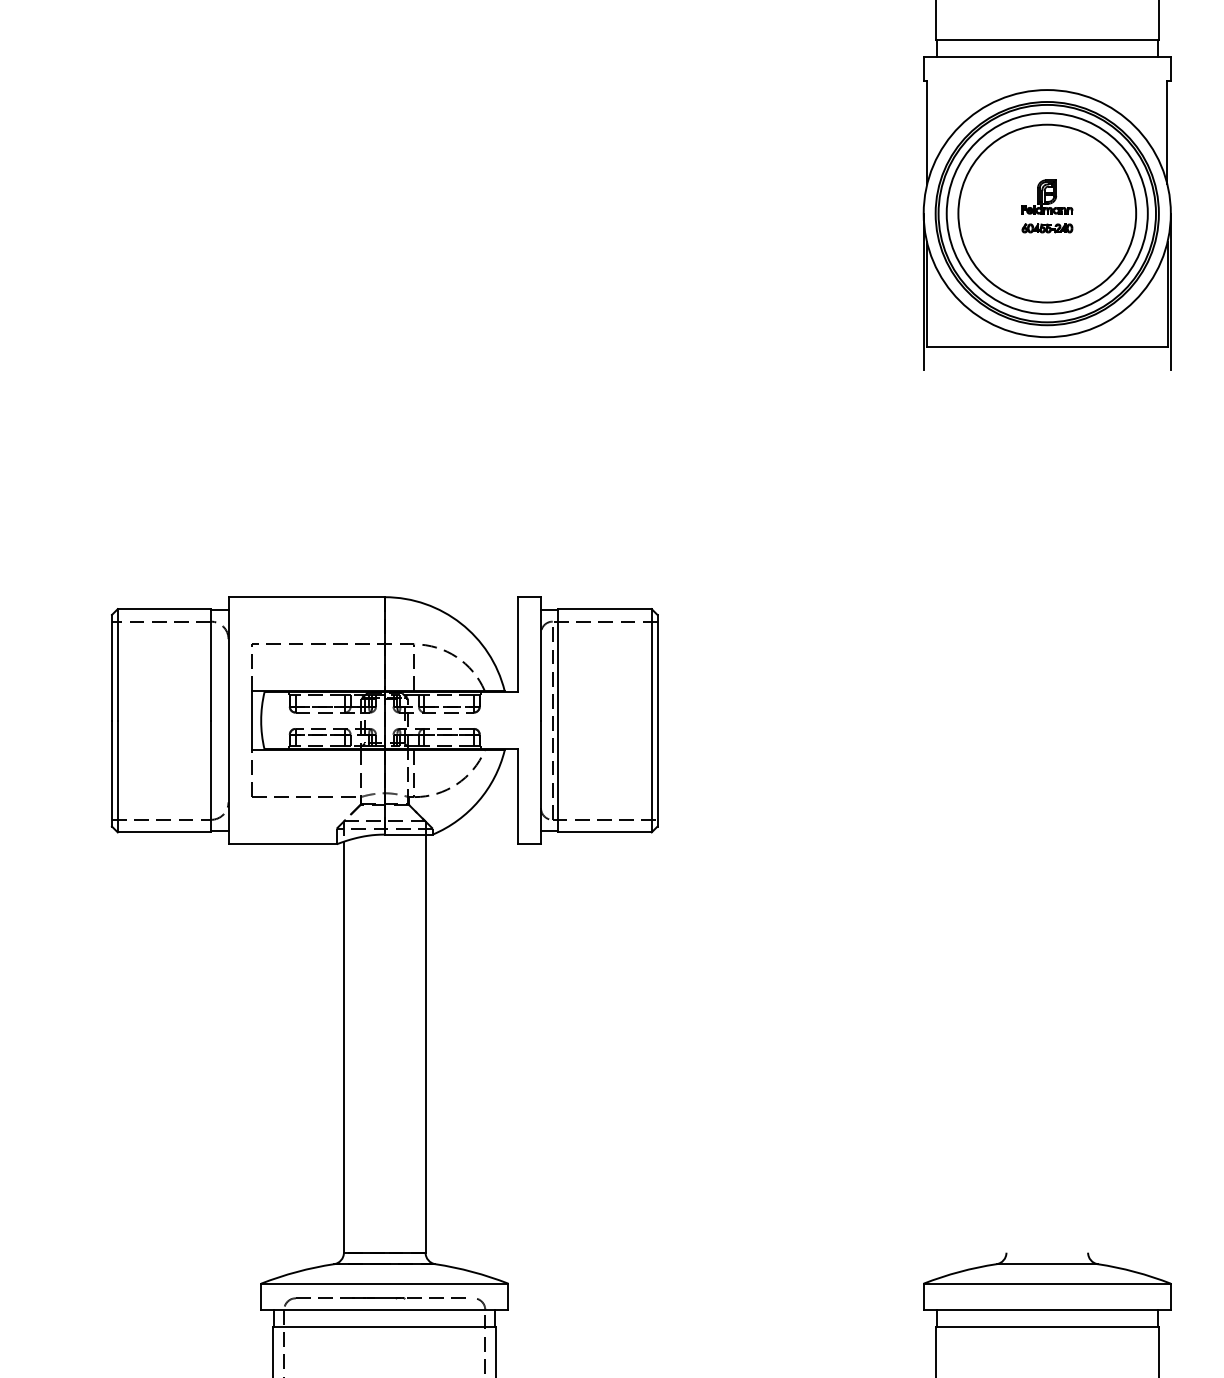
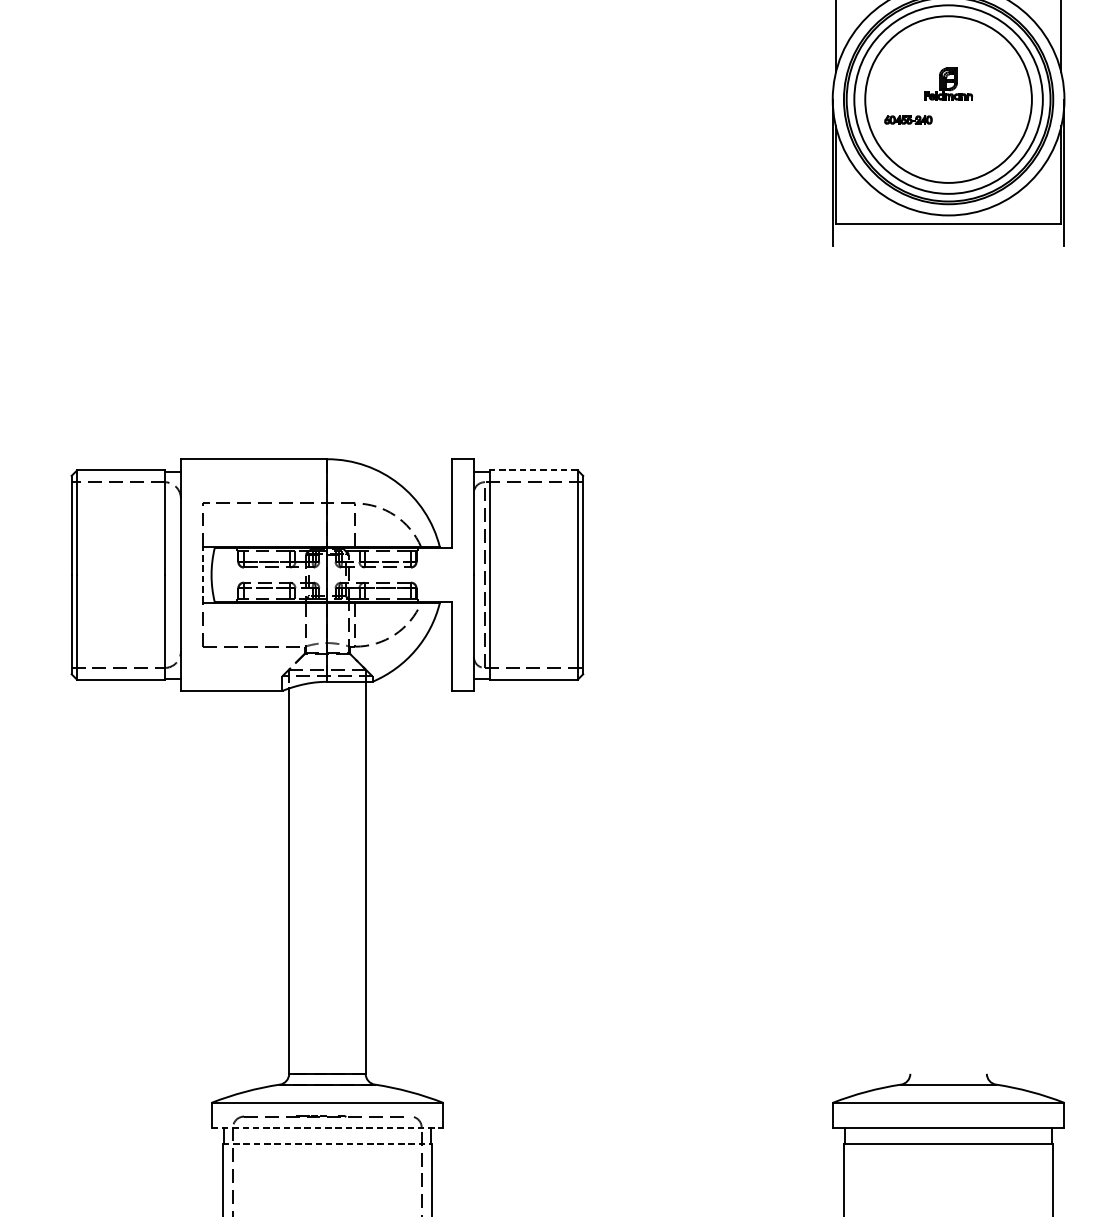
part: (1047, 228) -> (908, 120), moved
line: (605, 609) -> (534, 470), solid -> dashed
line: (251, 720) -> (202, 574), solid -> dashed
line: (384, 1309) -> (327, 1127), solid -> dashed
line: (384, 1327) -> (327, 1143), solid -> dashed

